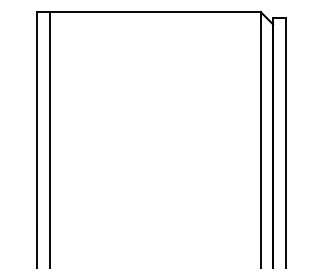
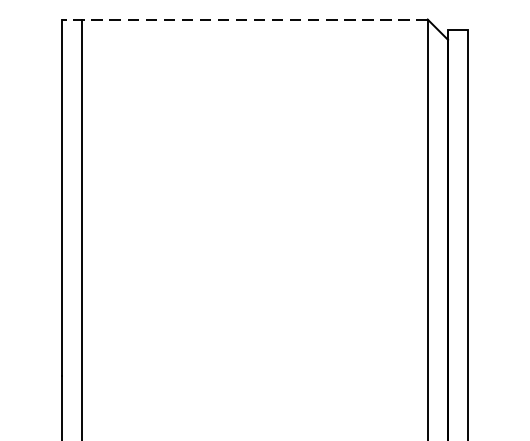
line: (149, 12) -> (245, 20), solid -> dashed

